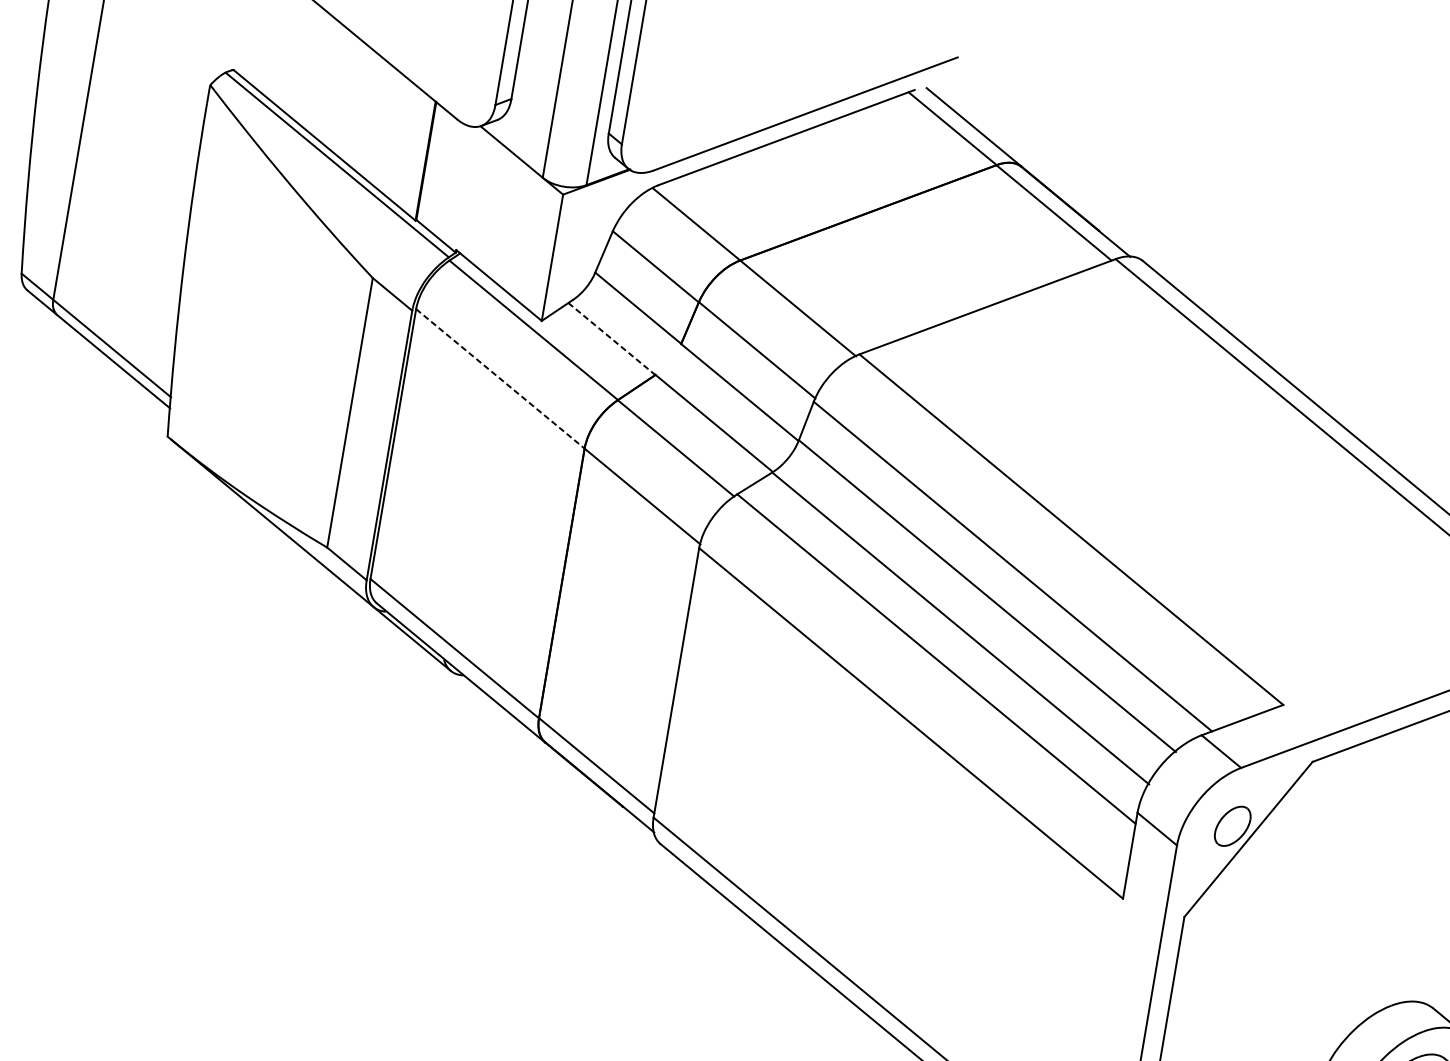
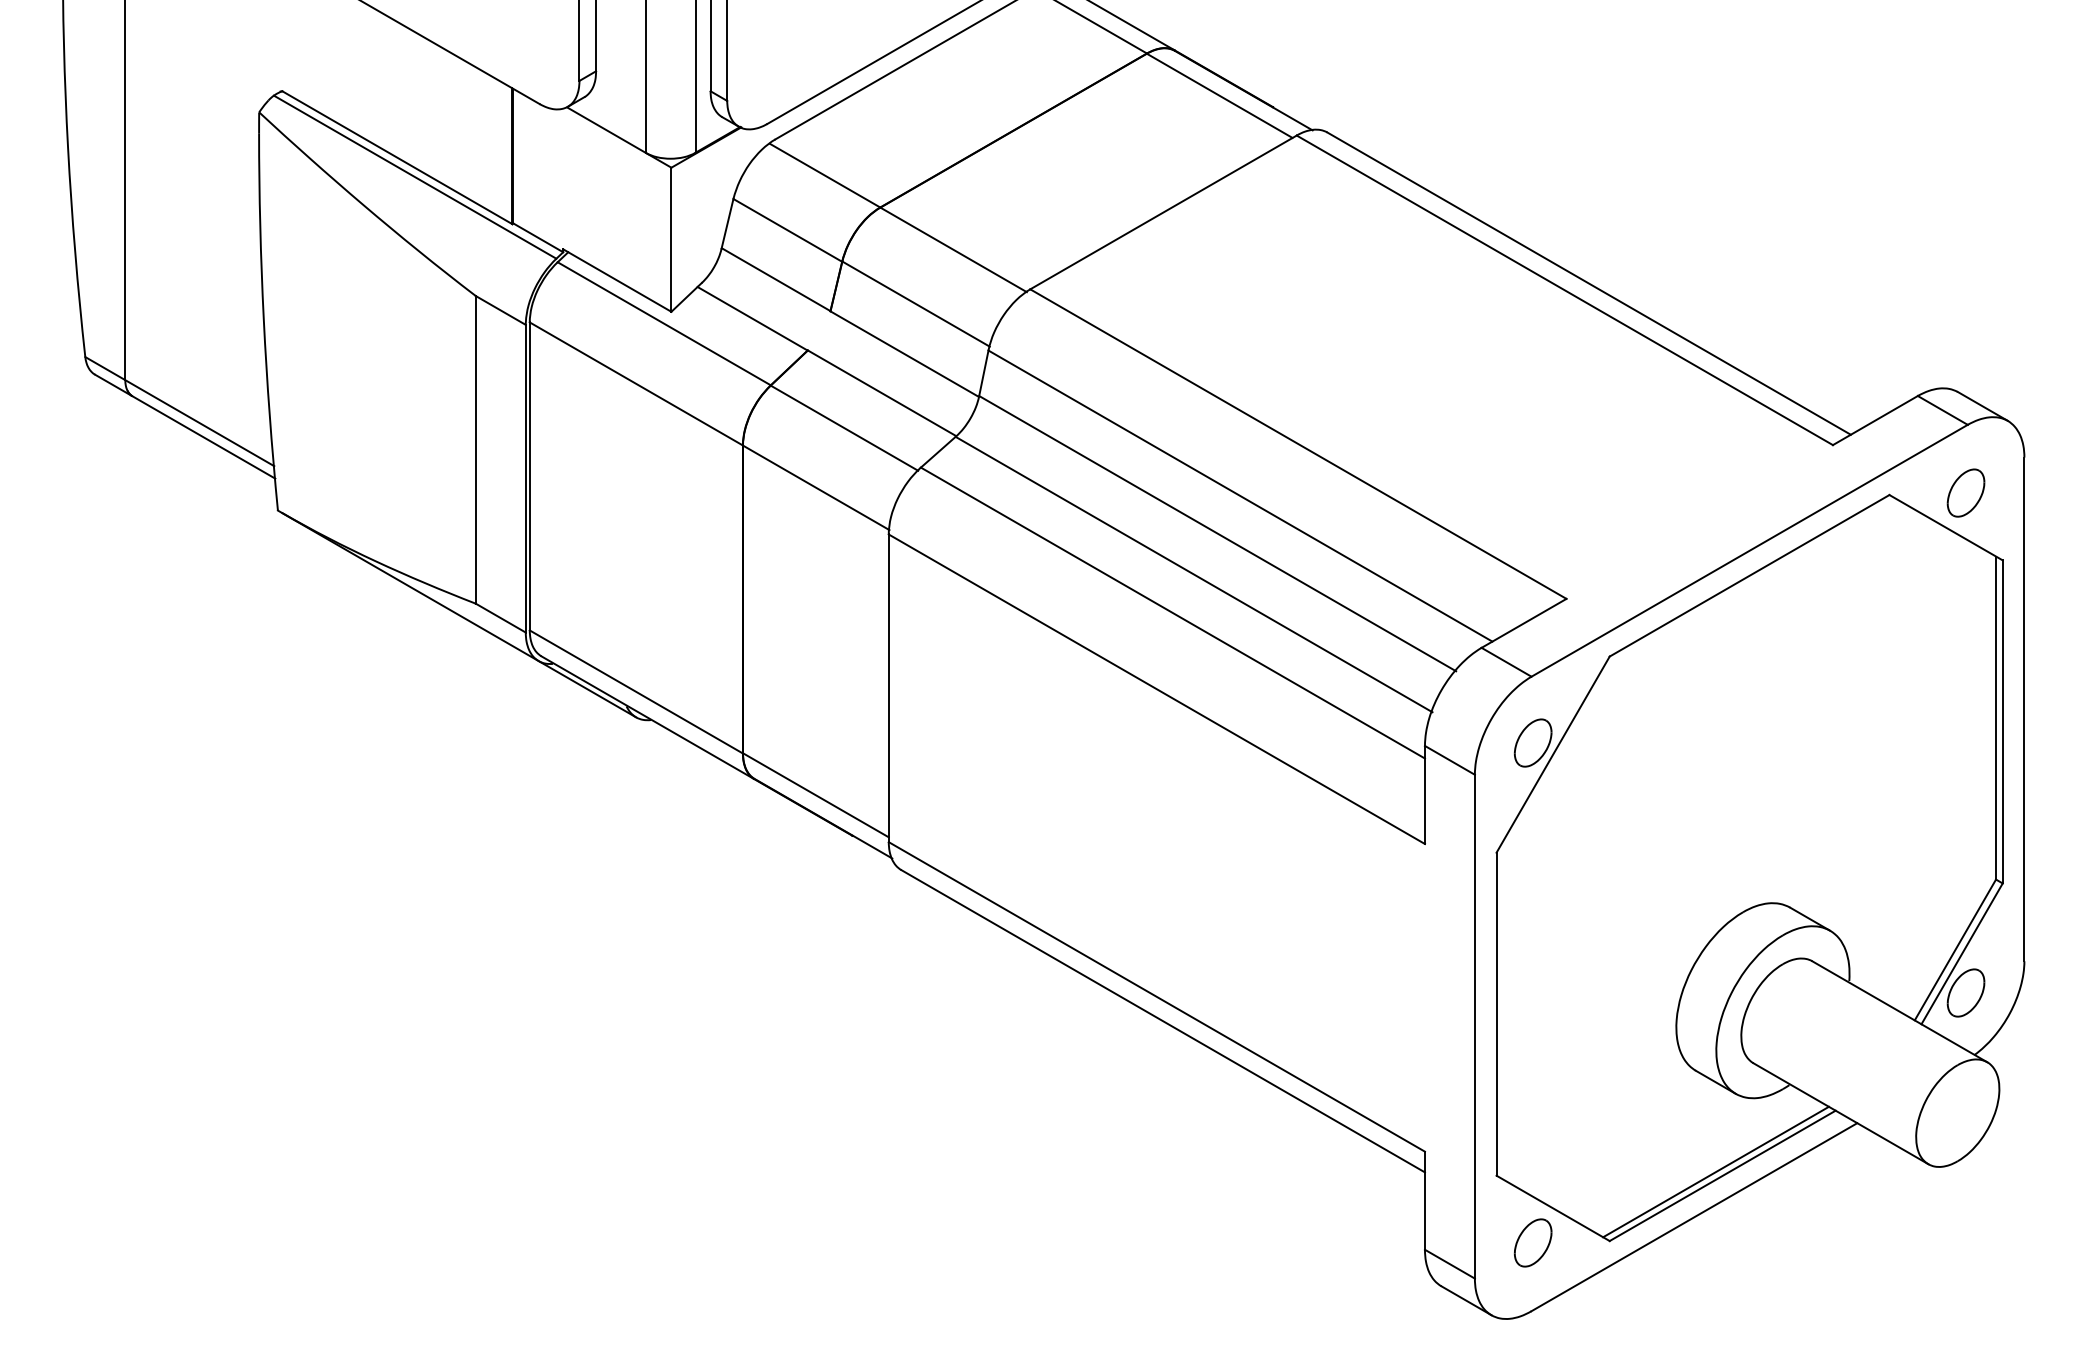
line: (611, 338) -> (752, 318), dashed -> solid
line: (500, 379) -> (636, 384), dashed -> solid

